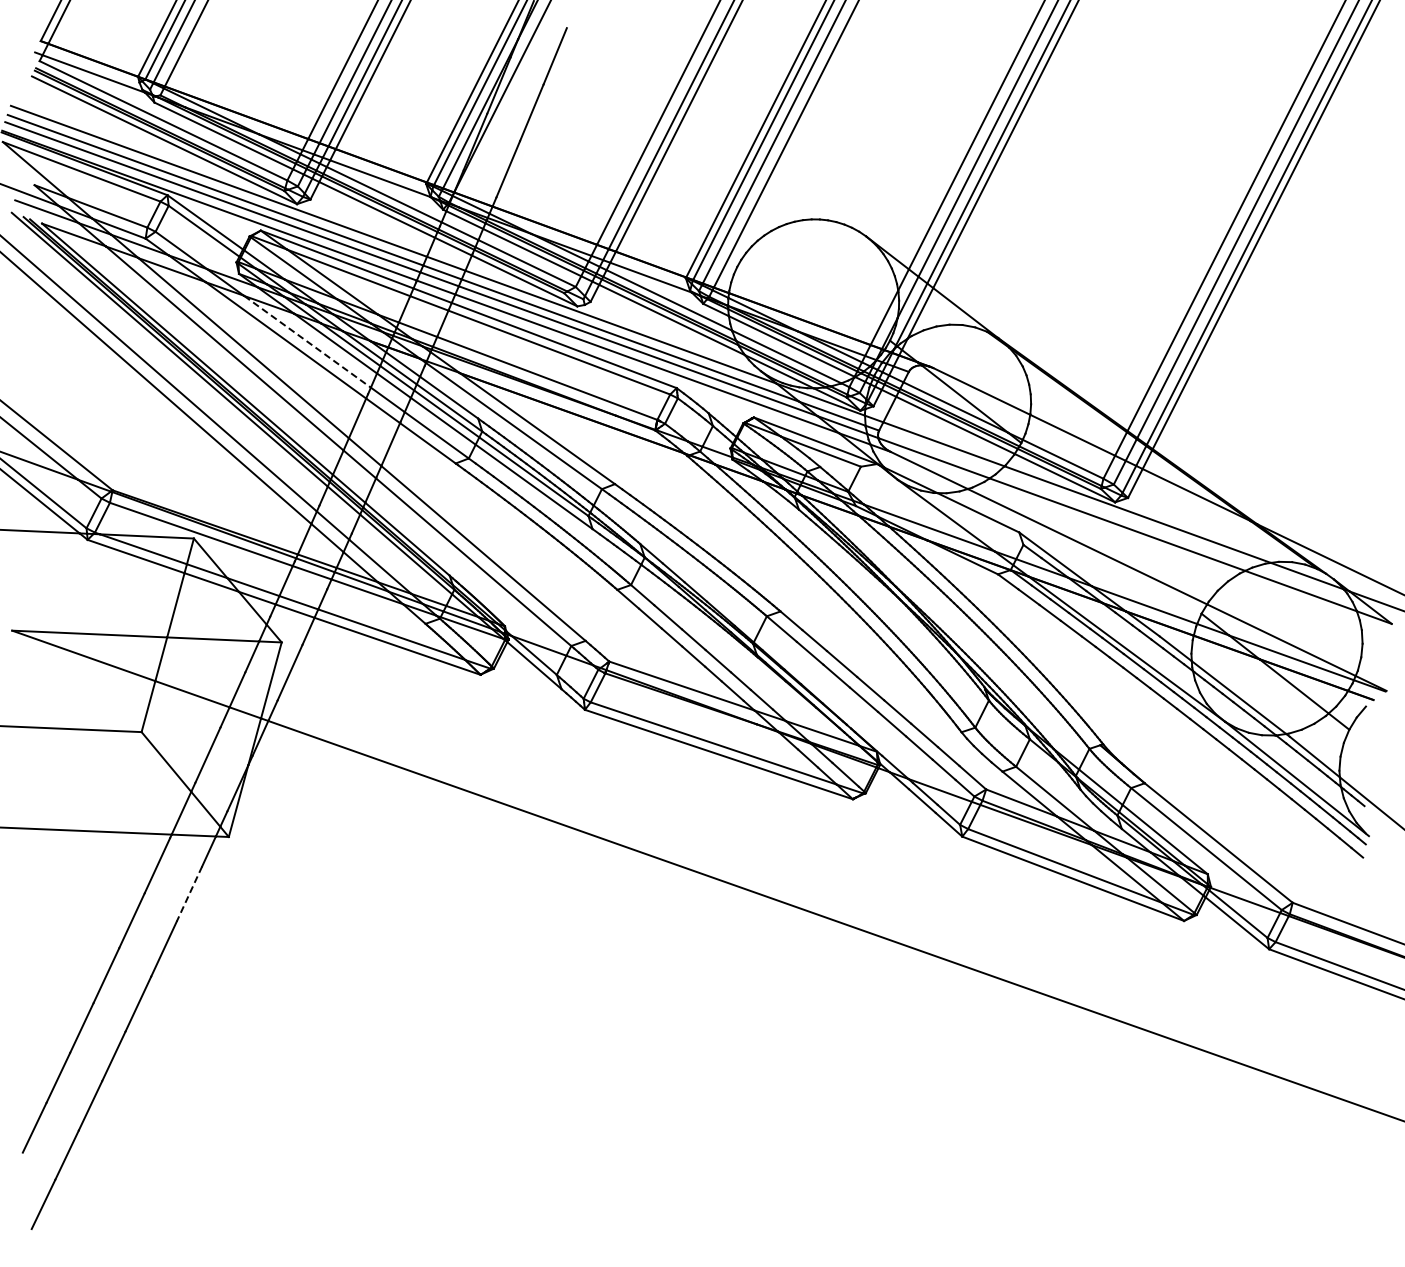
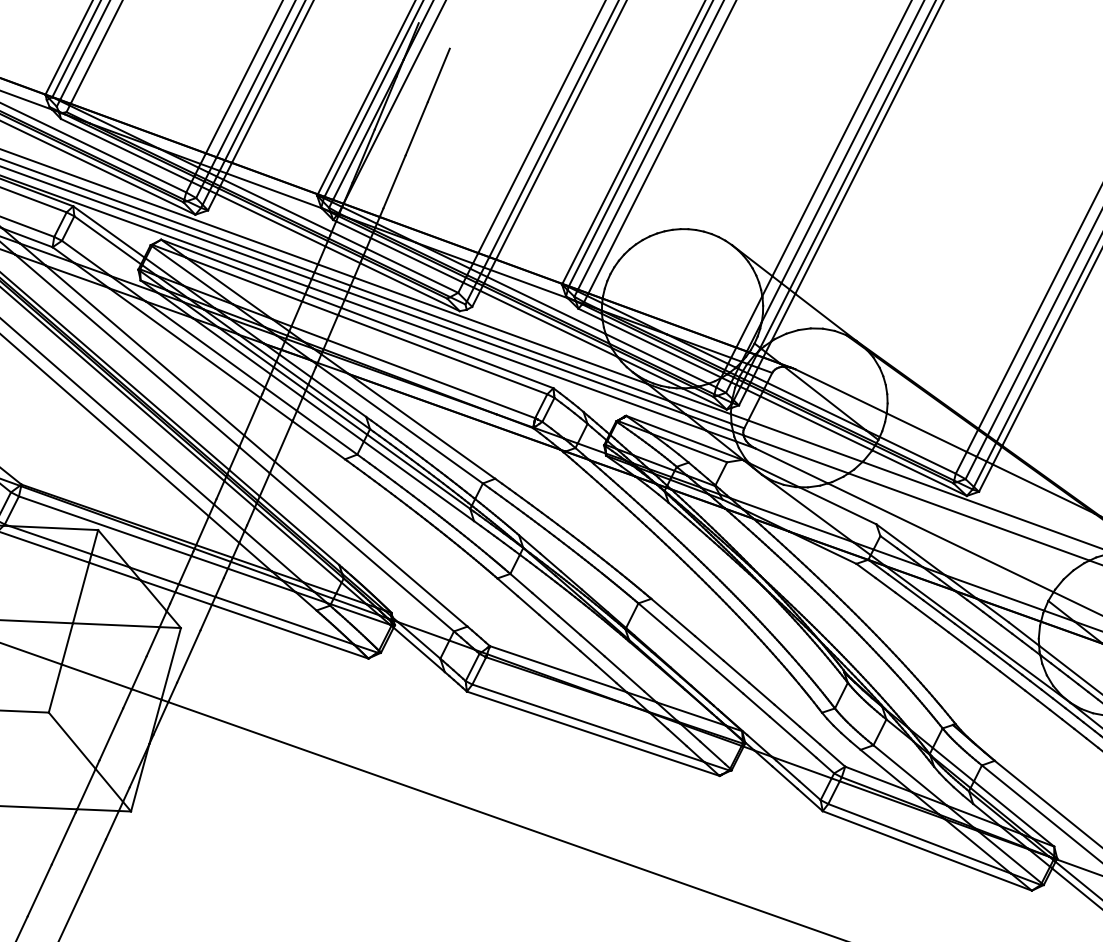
line: (307, 342) -> (205, 345), dashed -> solid
line: (189, 894) -> (93, 865), dashed -> solid

